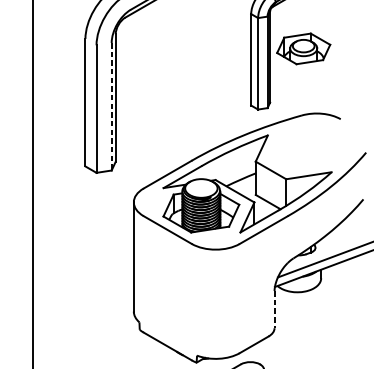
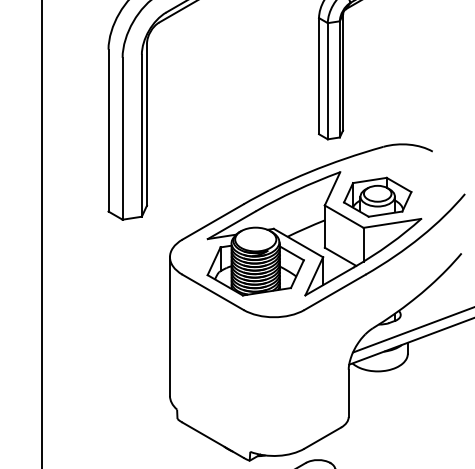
part: (303, 48) -> (377, 196), moved
line: (111, 106) -> (141, 135), dashed -> solid
line: (274, 309) -> (348, 393), dashed -> solid

